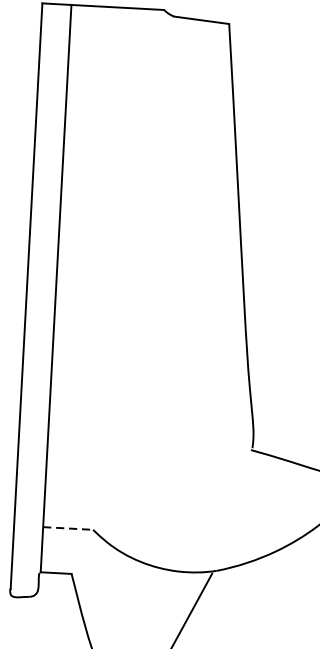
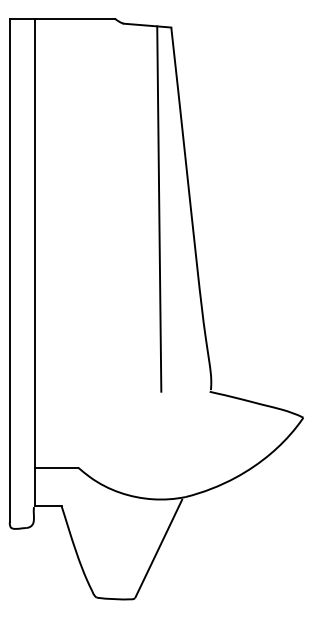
line: (204, 233) -> (159, 208), added
line: (69, 528) -> (57, 467), dashed -> solid

